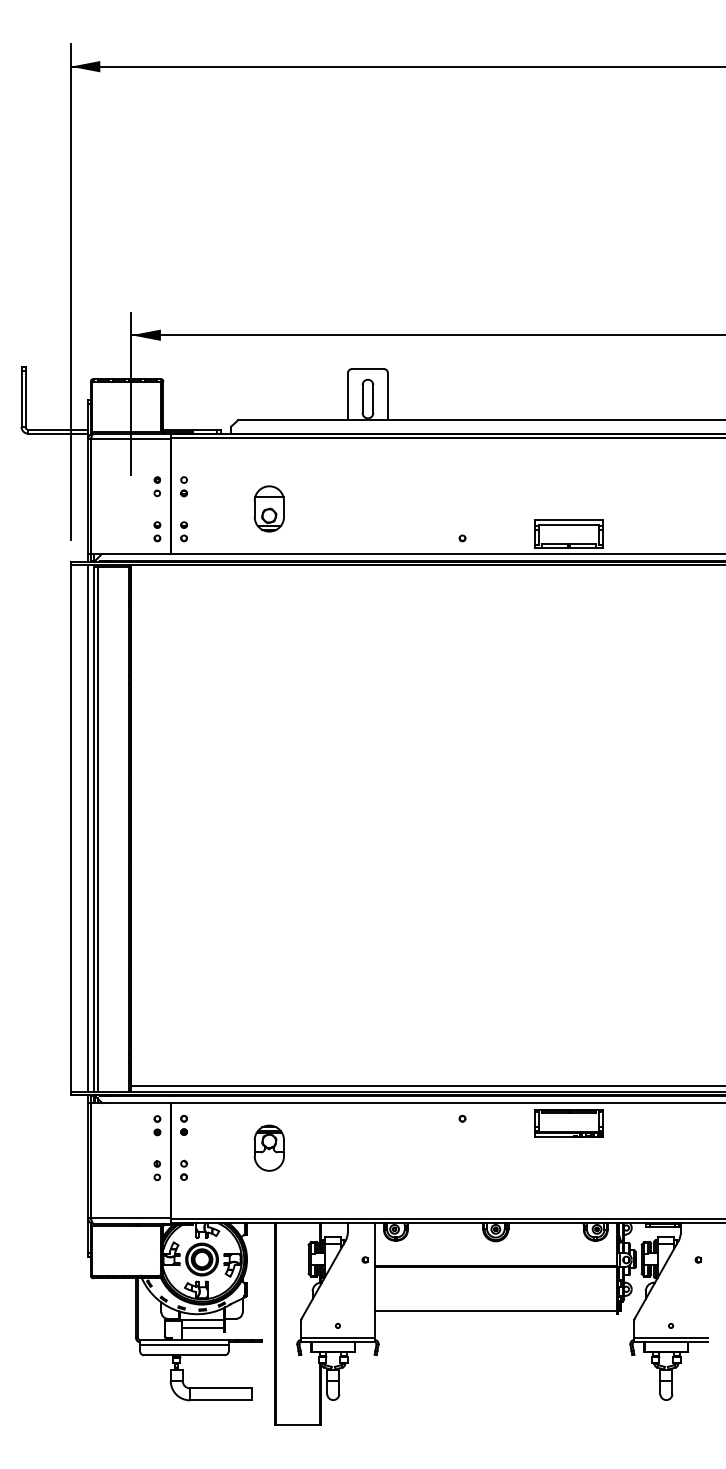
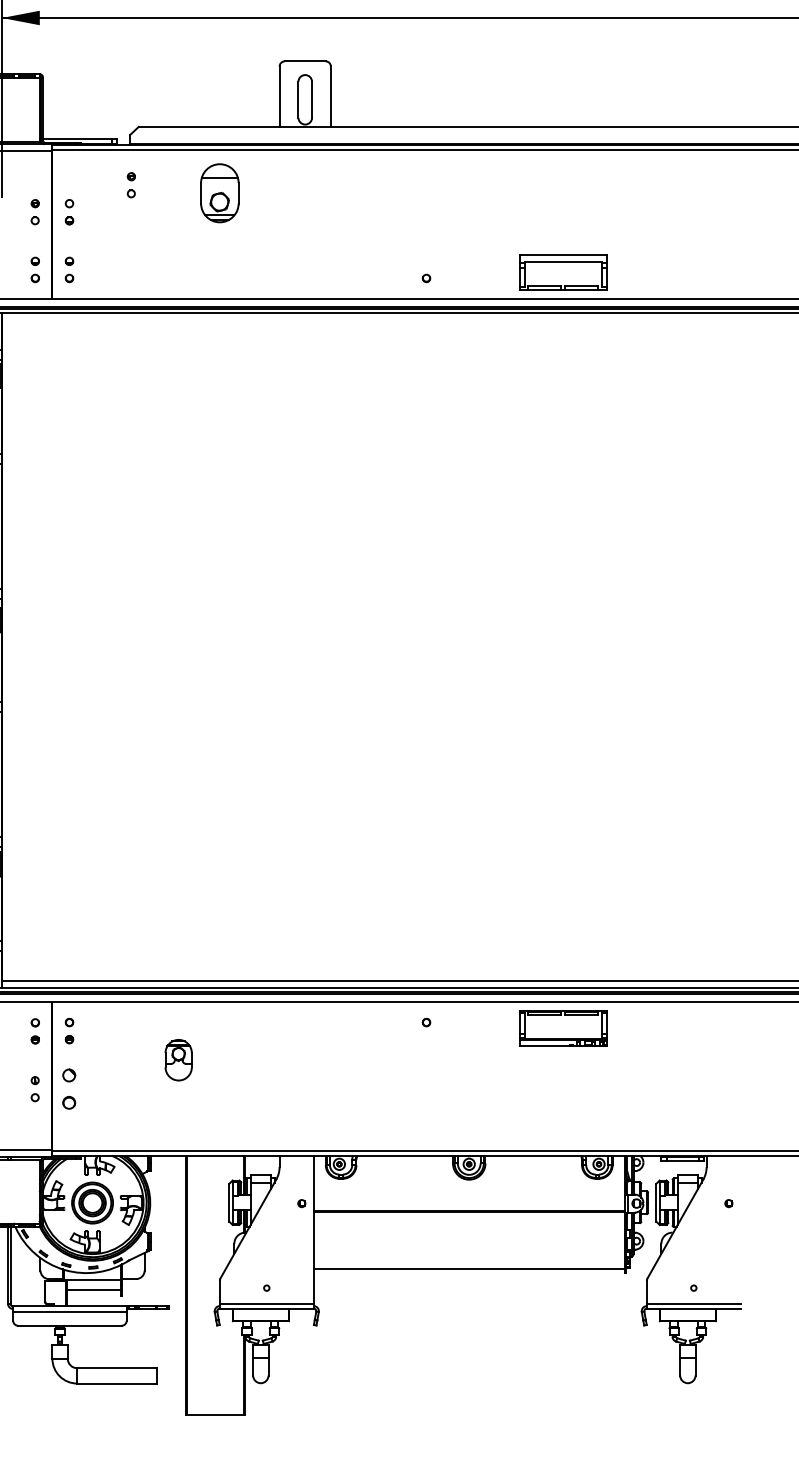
part: (232, 465) -> (131, 184), added
part: (268, 508) -> (218, 192), moved
part: (268, 1147) -> (177, 1059), size x0.7
part: (184, 1169) -> (70, 1087), size x1.6

